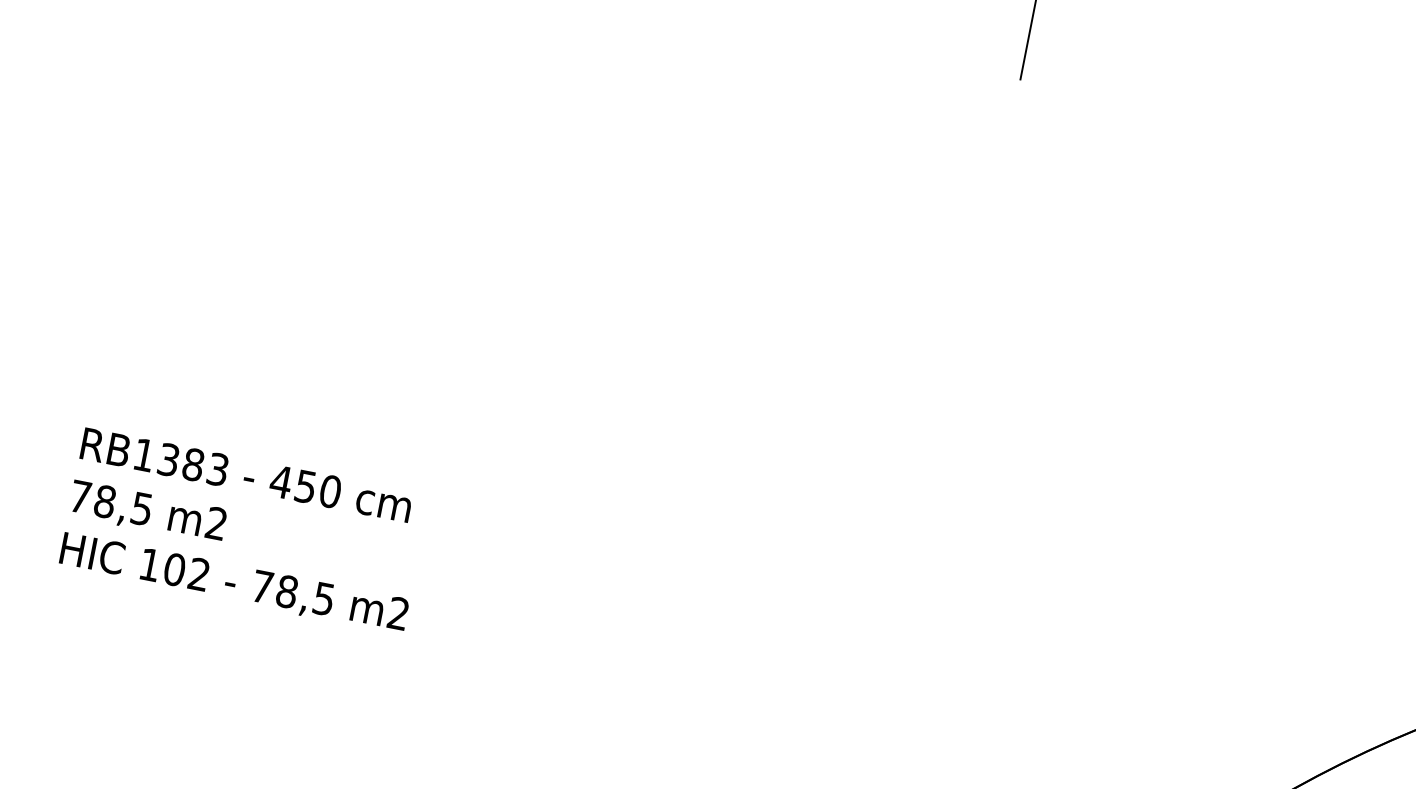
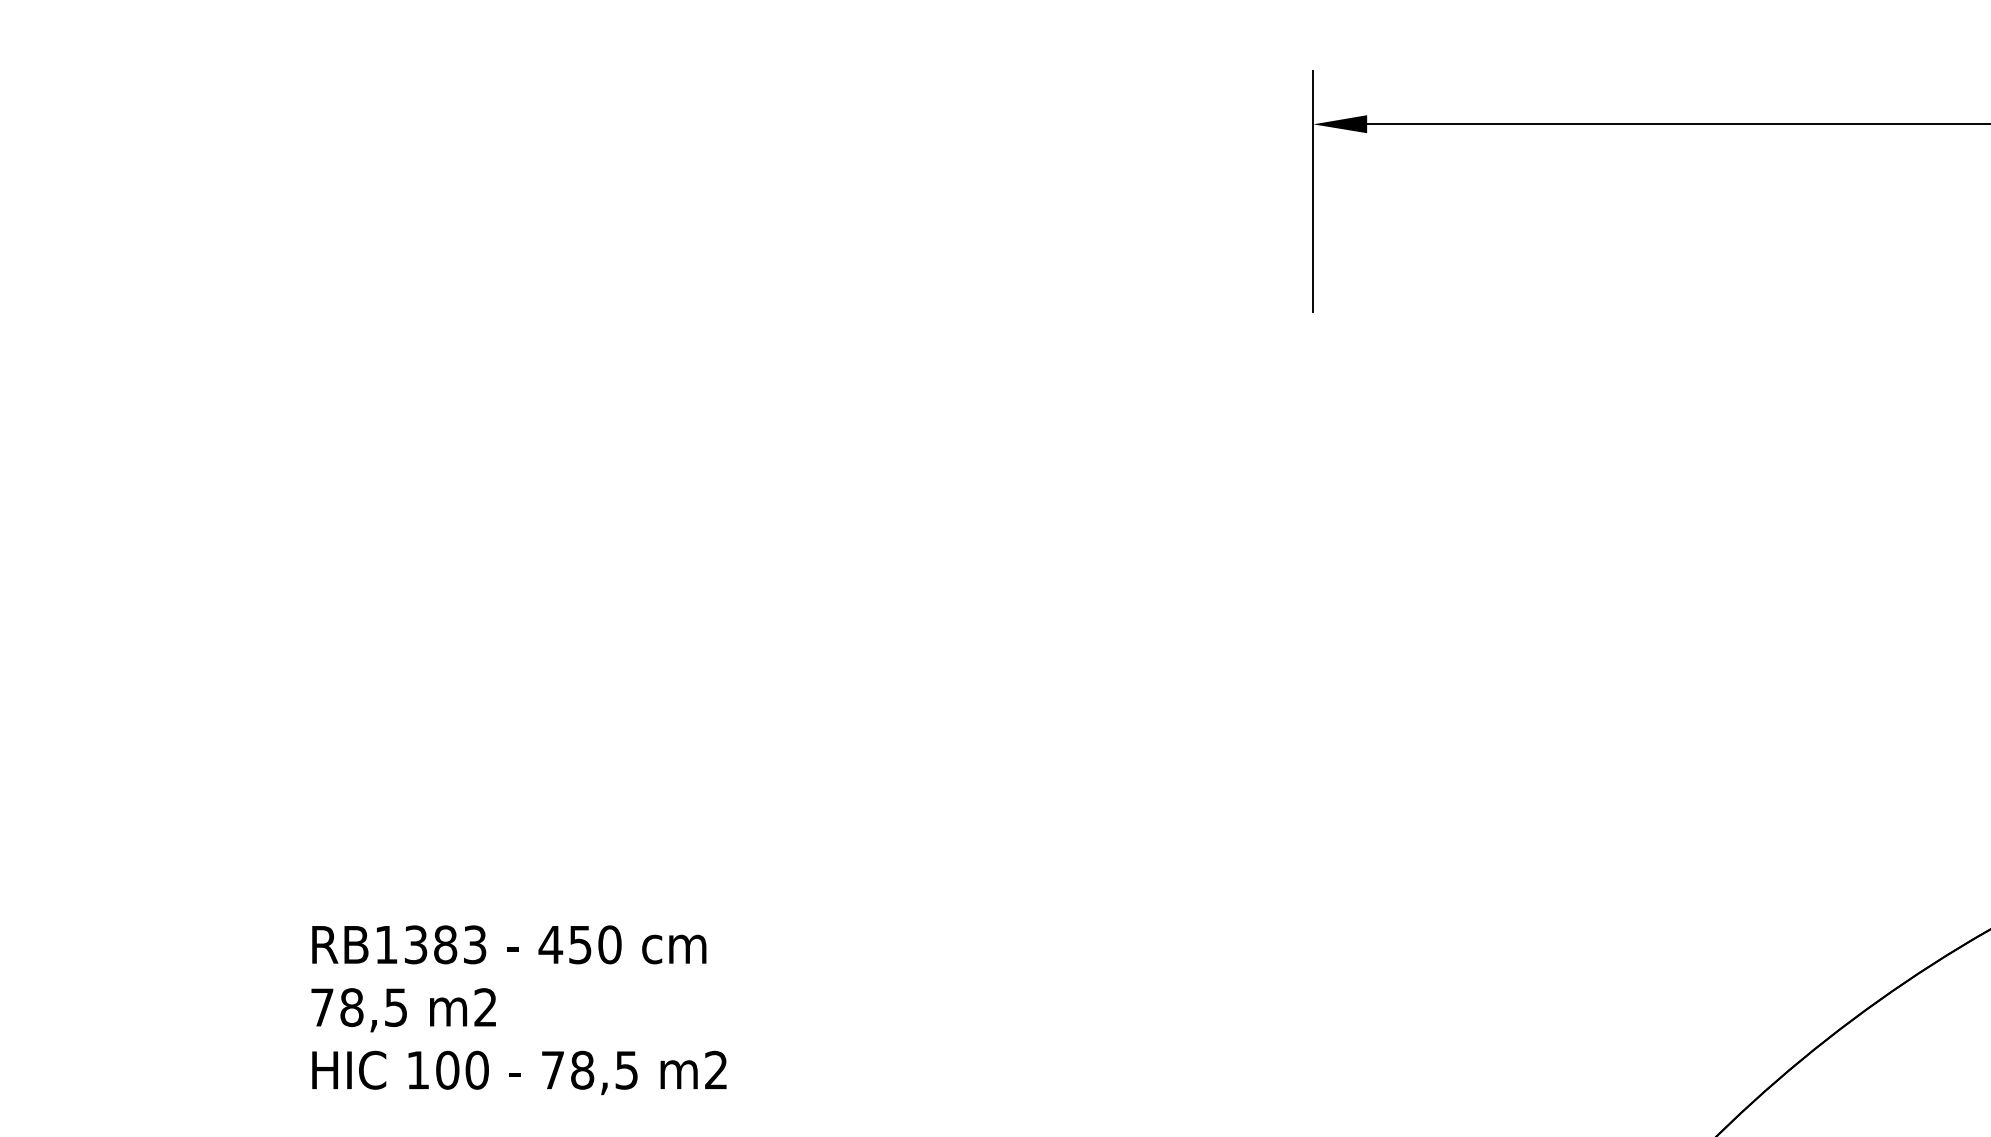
text: (198, 573) -> (476, 1069), 102 -> 100

